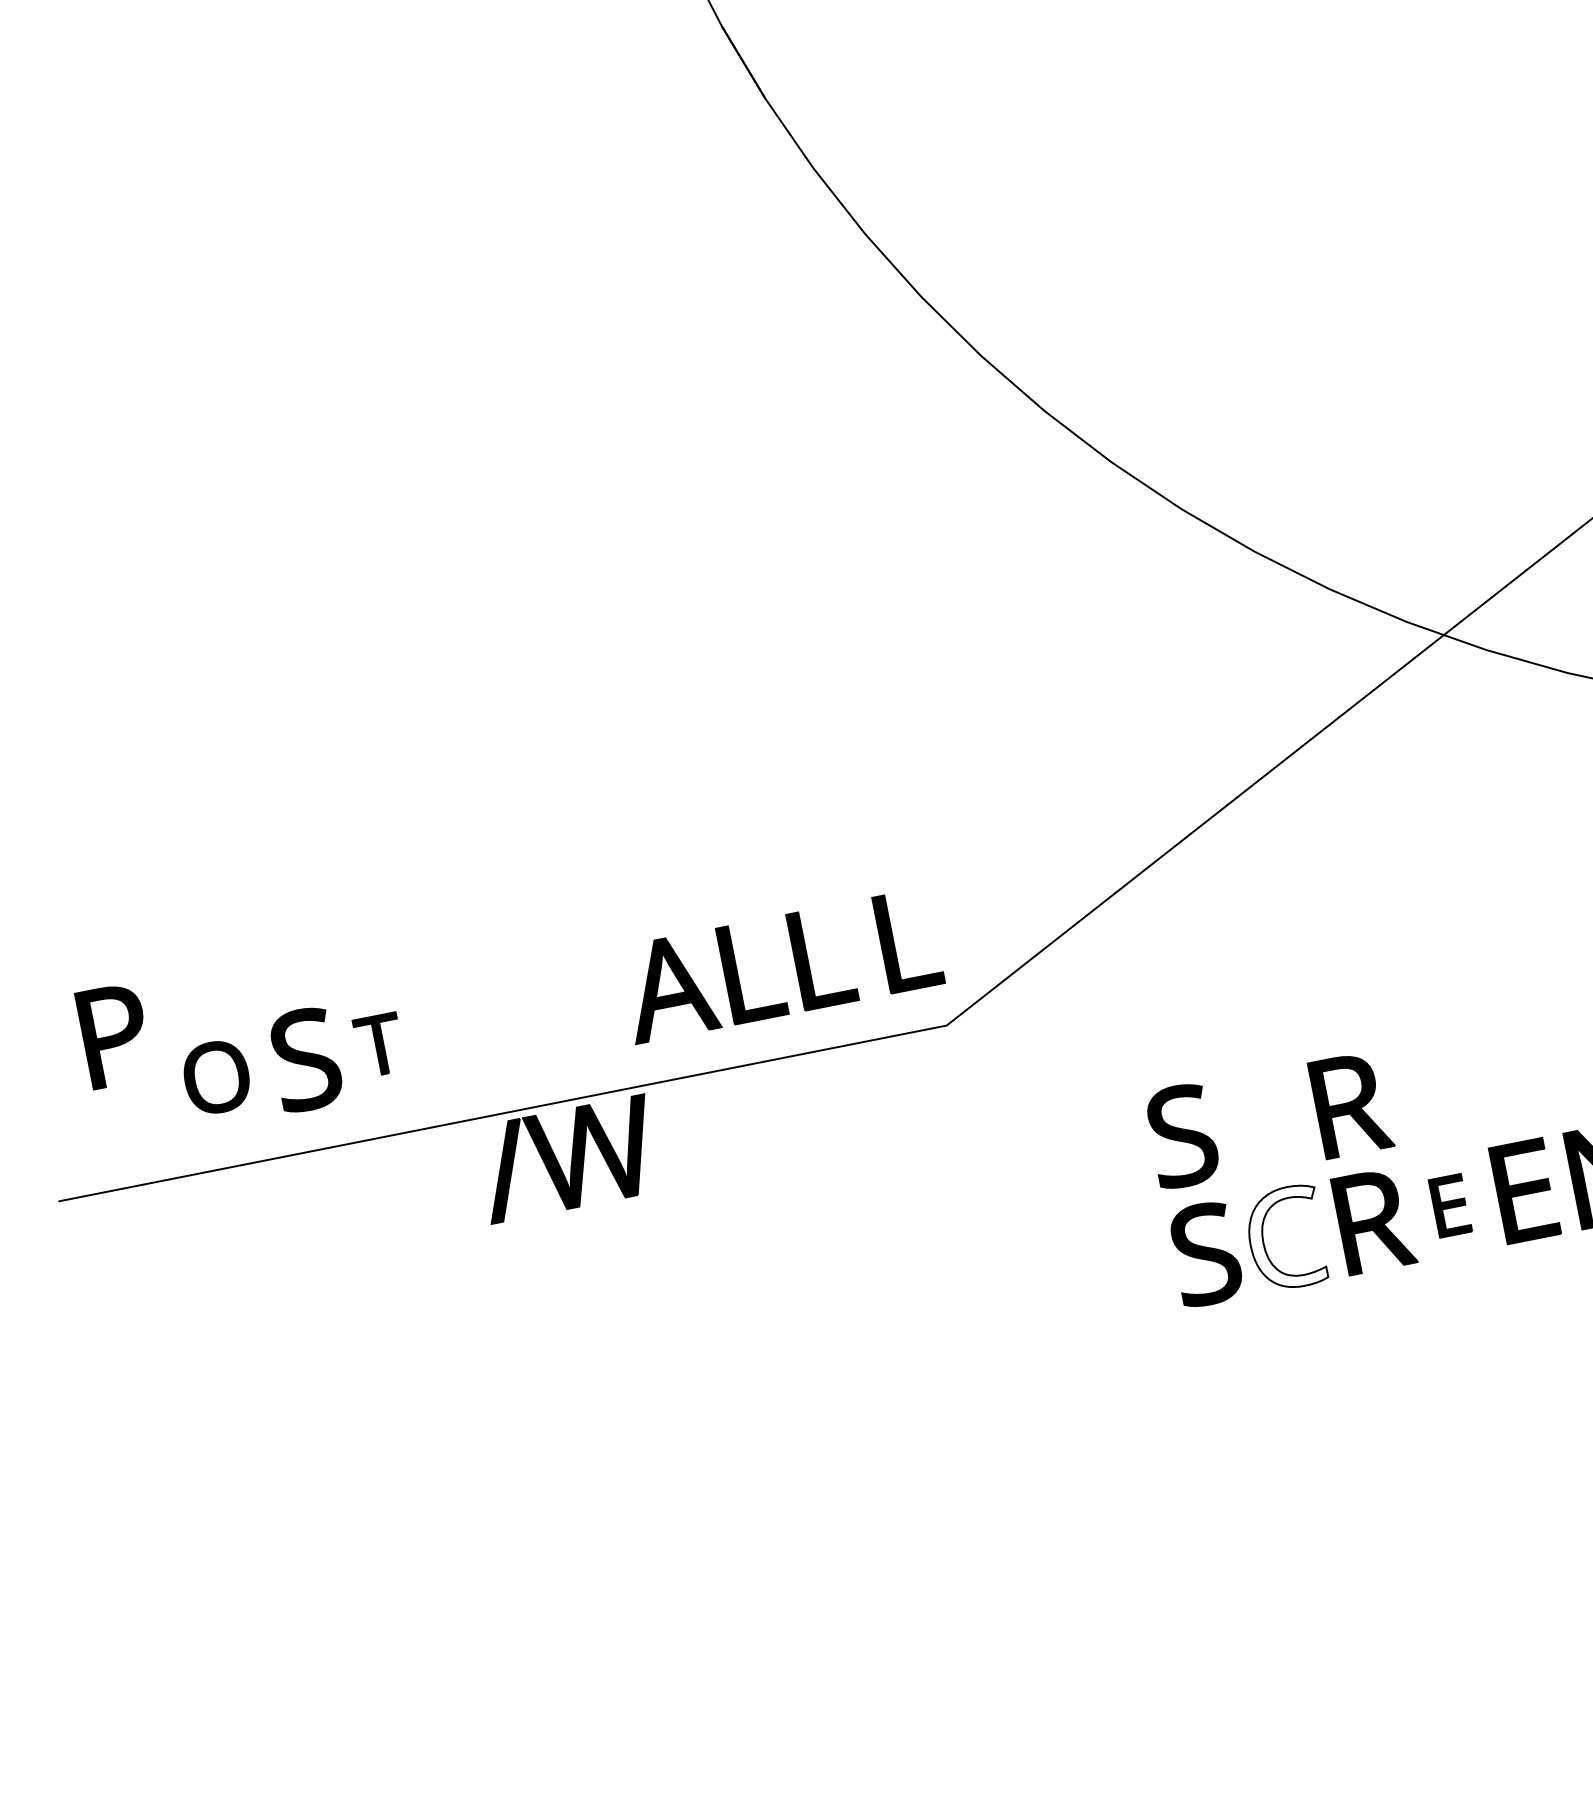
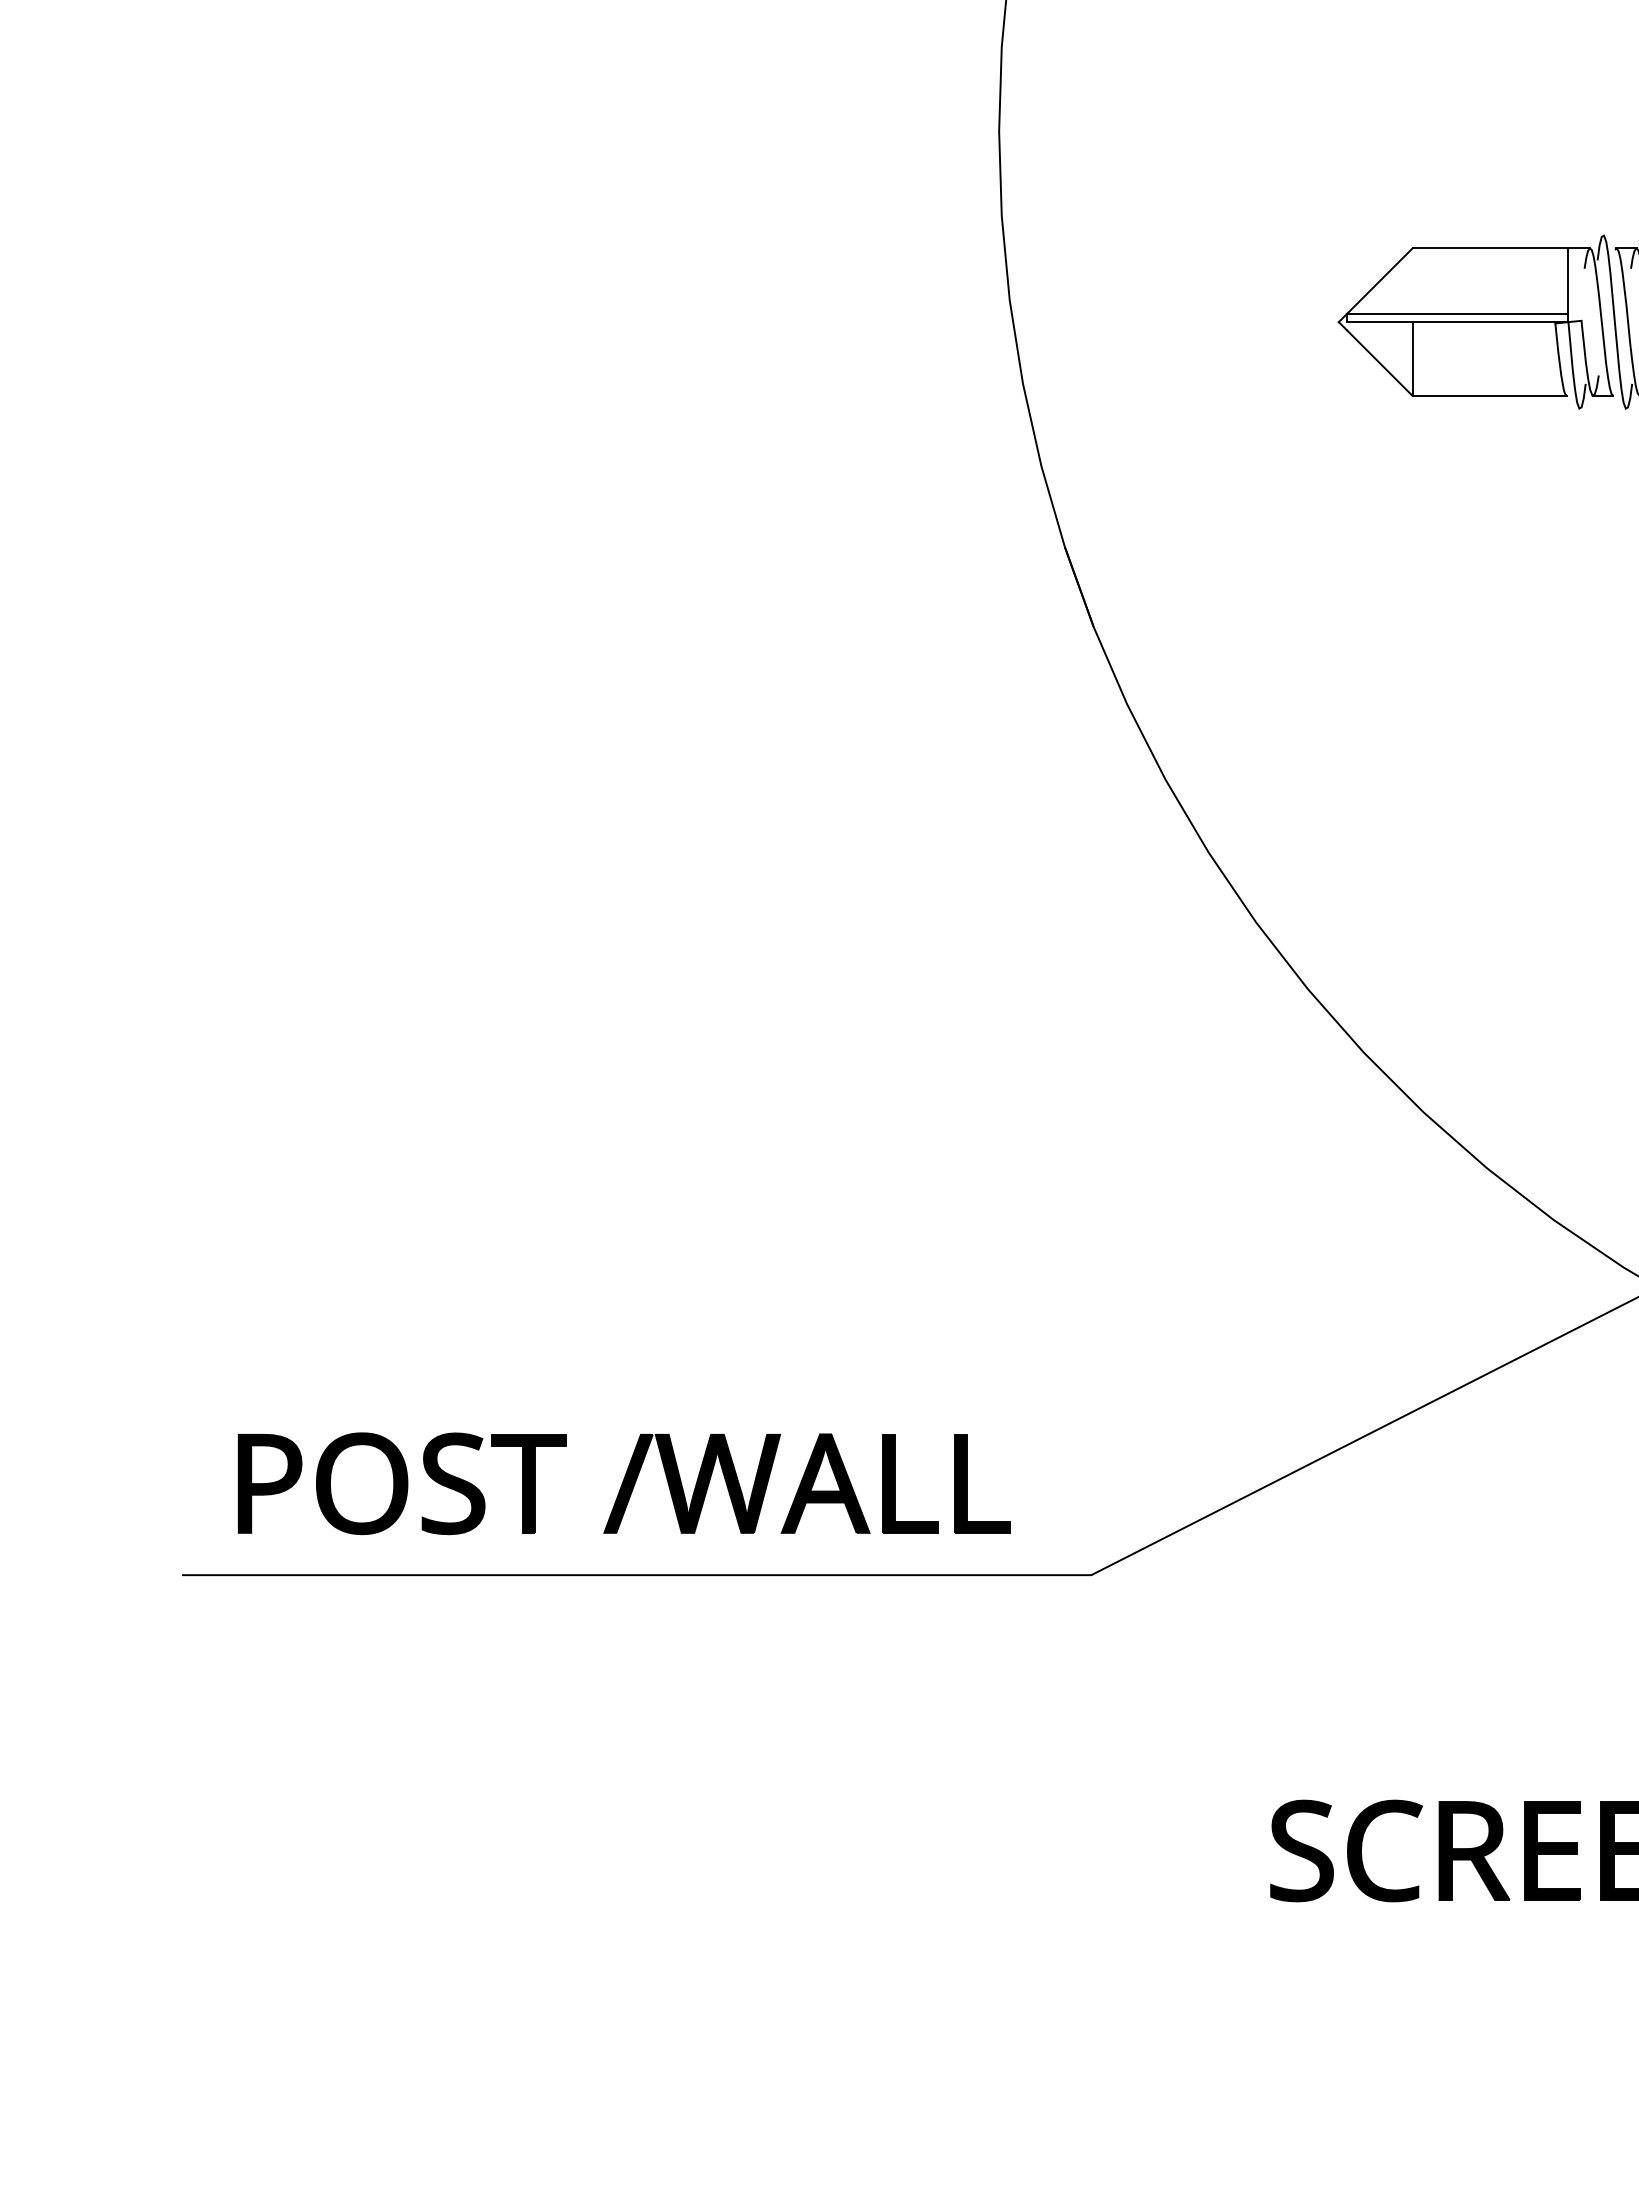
part: (893, 942) -> (1055, 1483), removed
part: (115, 1035) -> (270, 1483), moved
part: (379, 1044) -> (528, 1483), size x1.67
part: (216, 1077) -> (362, 1483), size x1.43
part: (1351, 1104) -> (1474, 1731), removed
part: (1181, 1135) -> (1301, 1729), removed
part: (568, 1158) -> (692, 1483), moved
part: (1450, 1205) -> (1552, 1850), size x1.67
fill: (1286, 1237) -> (1384, 1850), added

